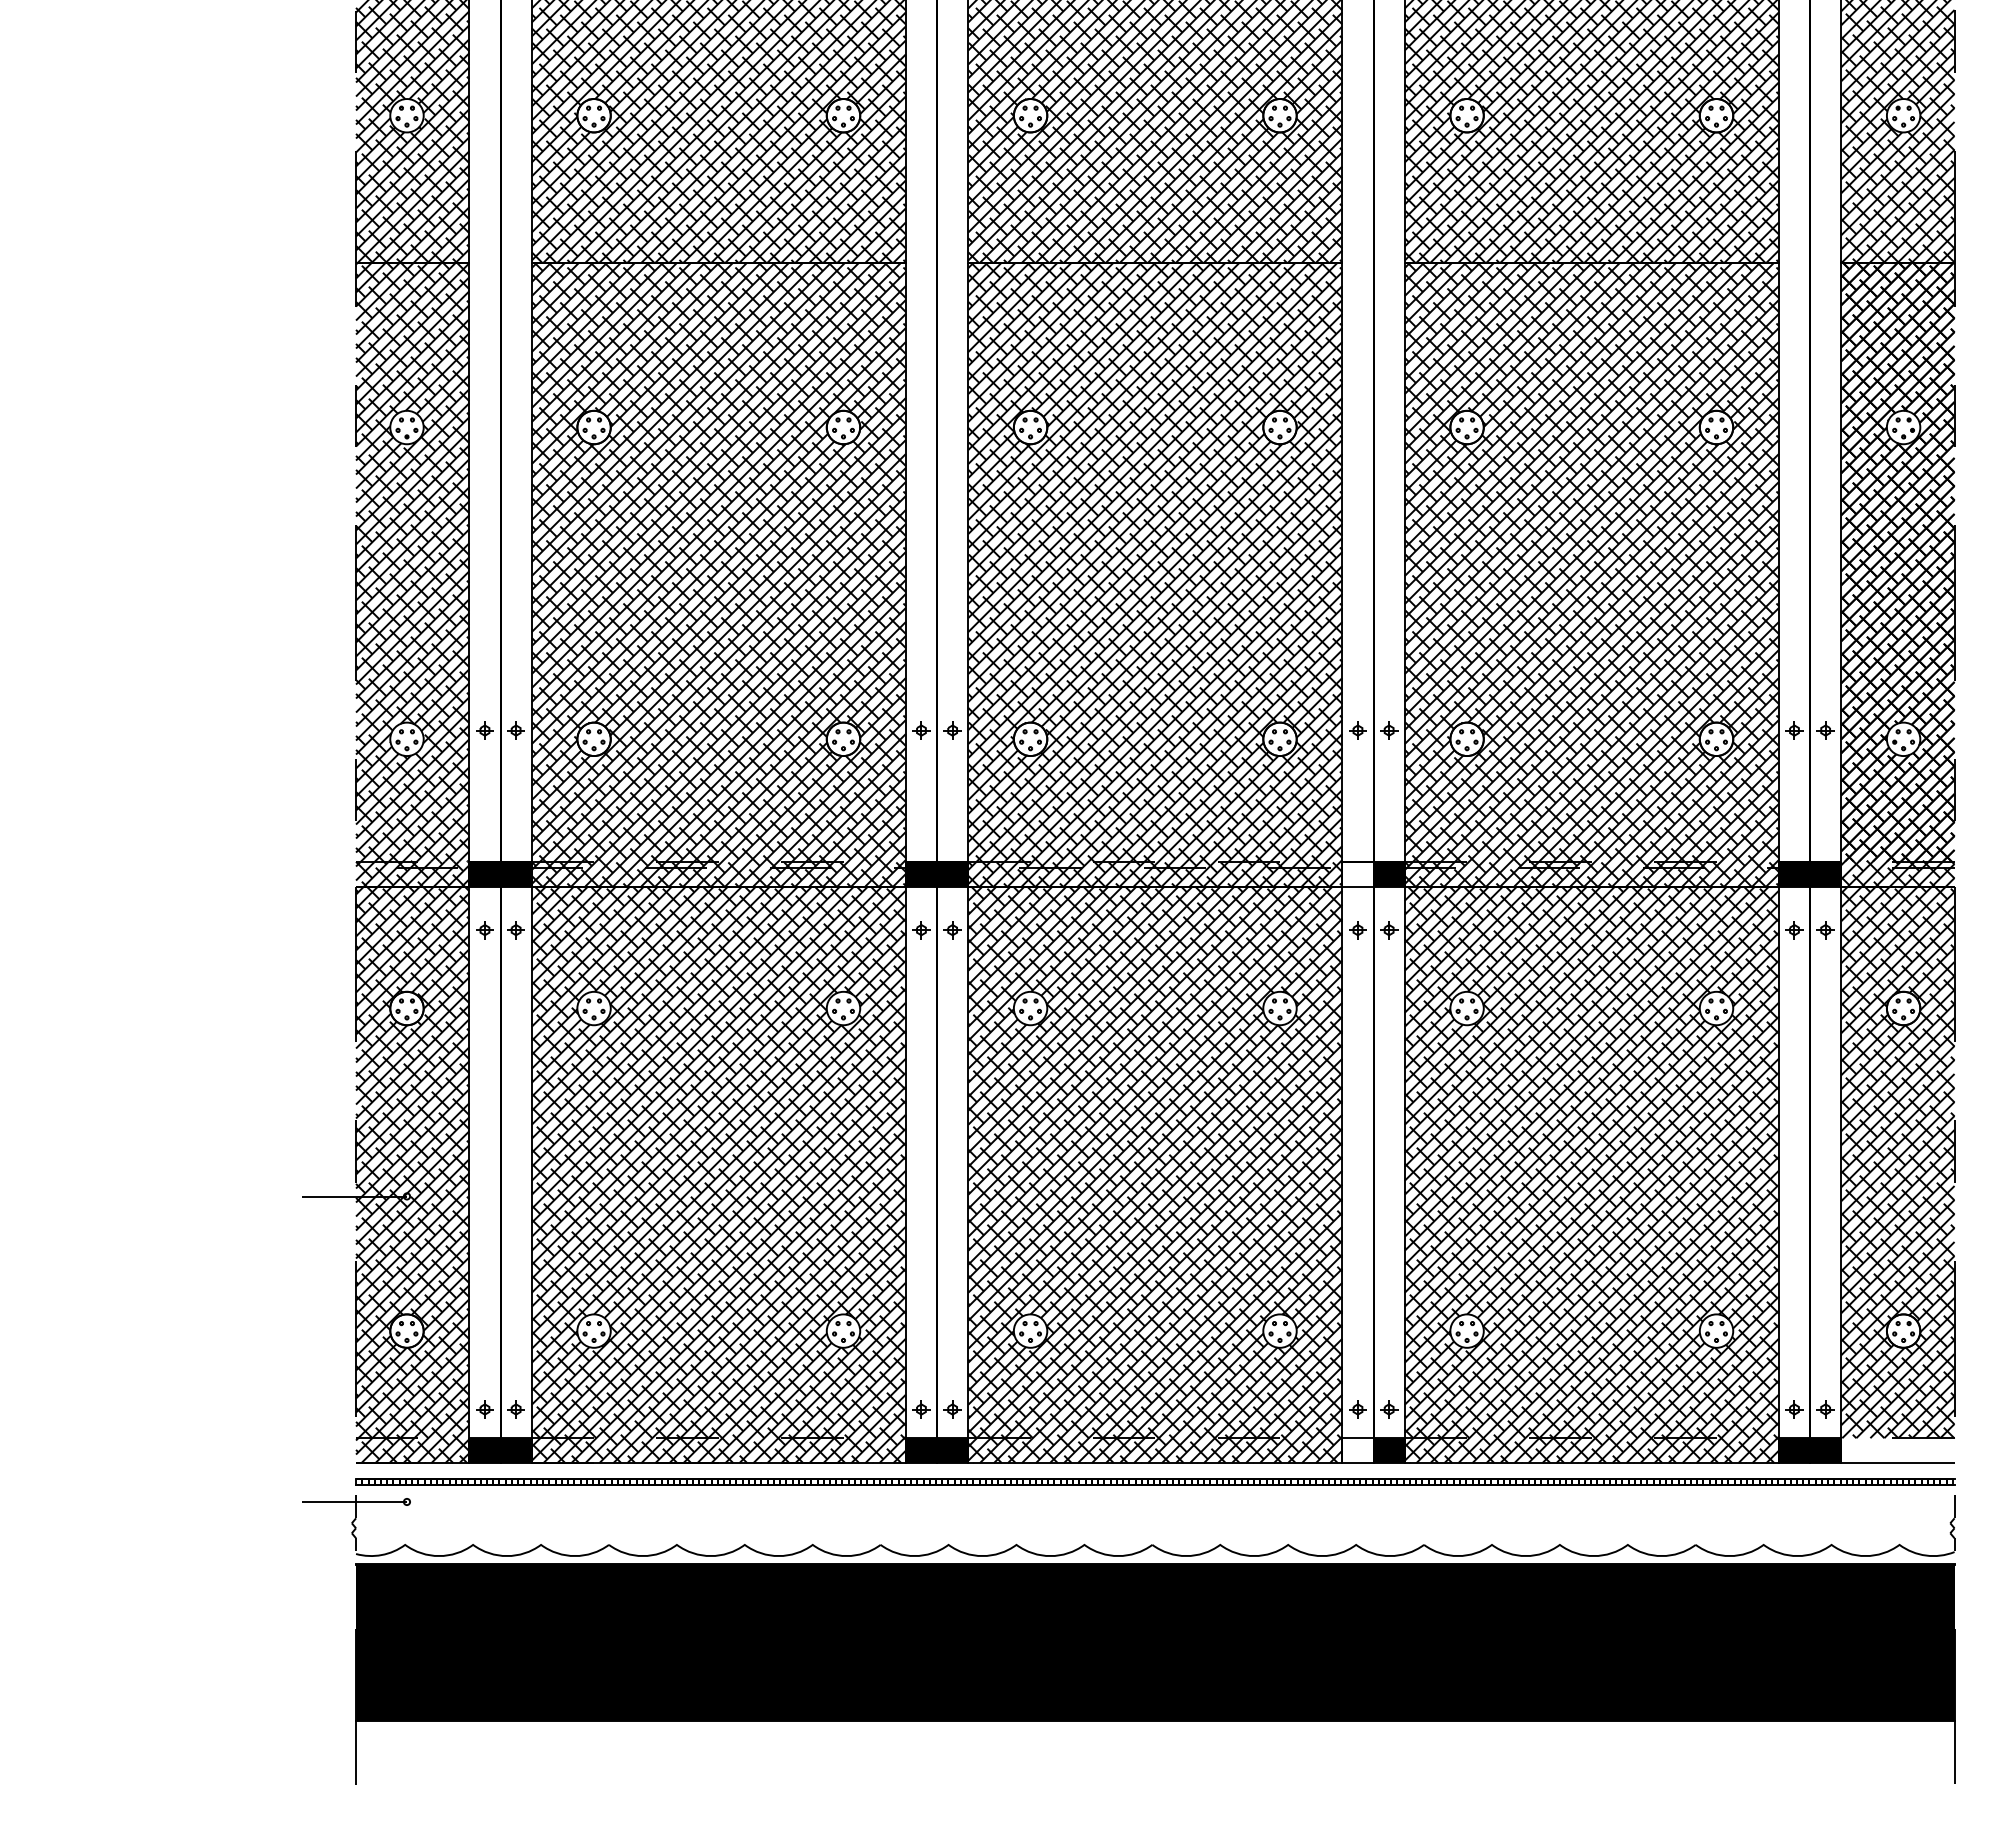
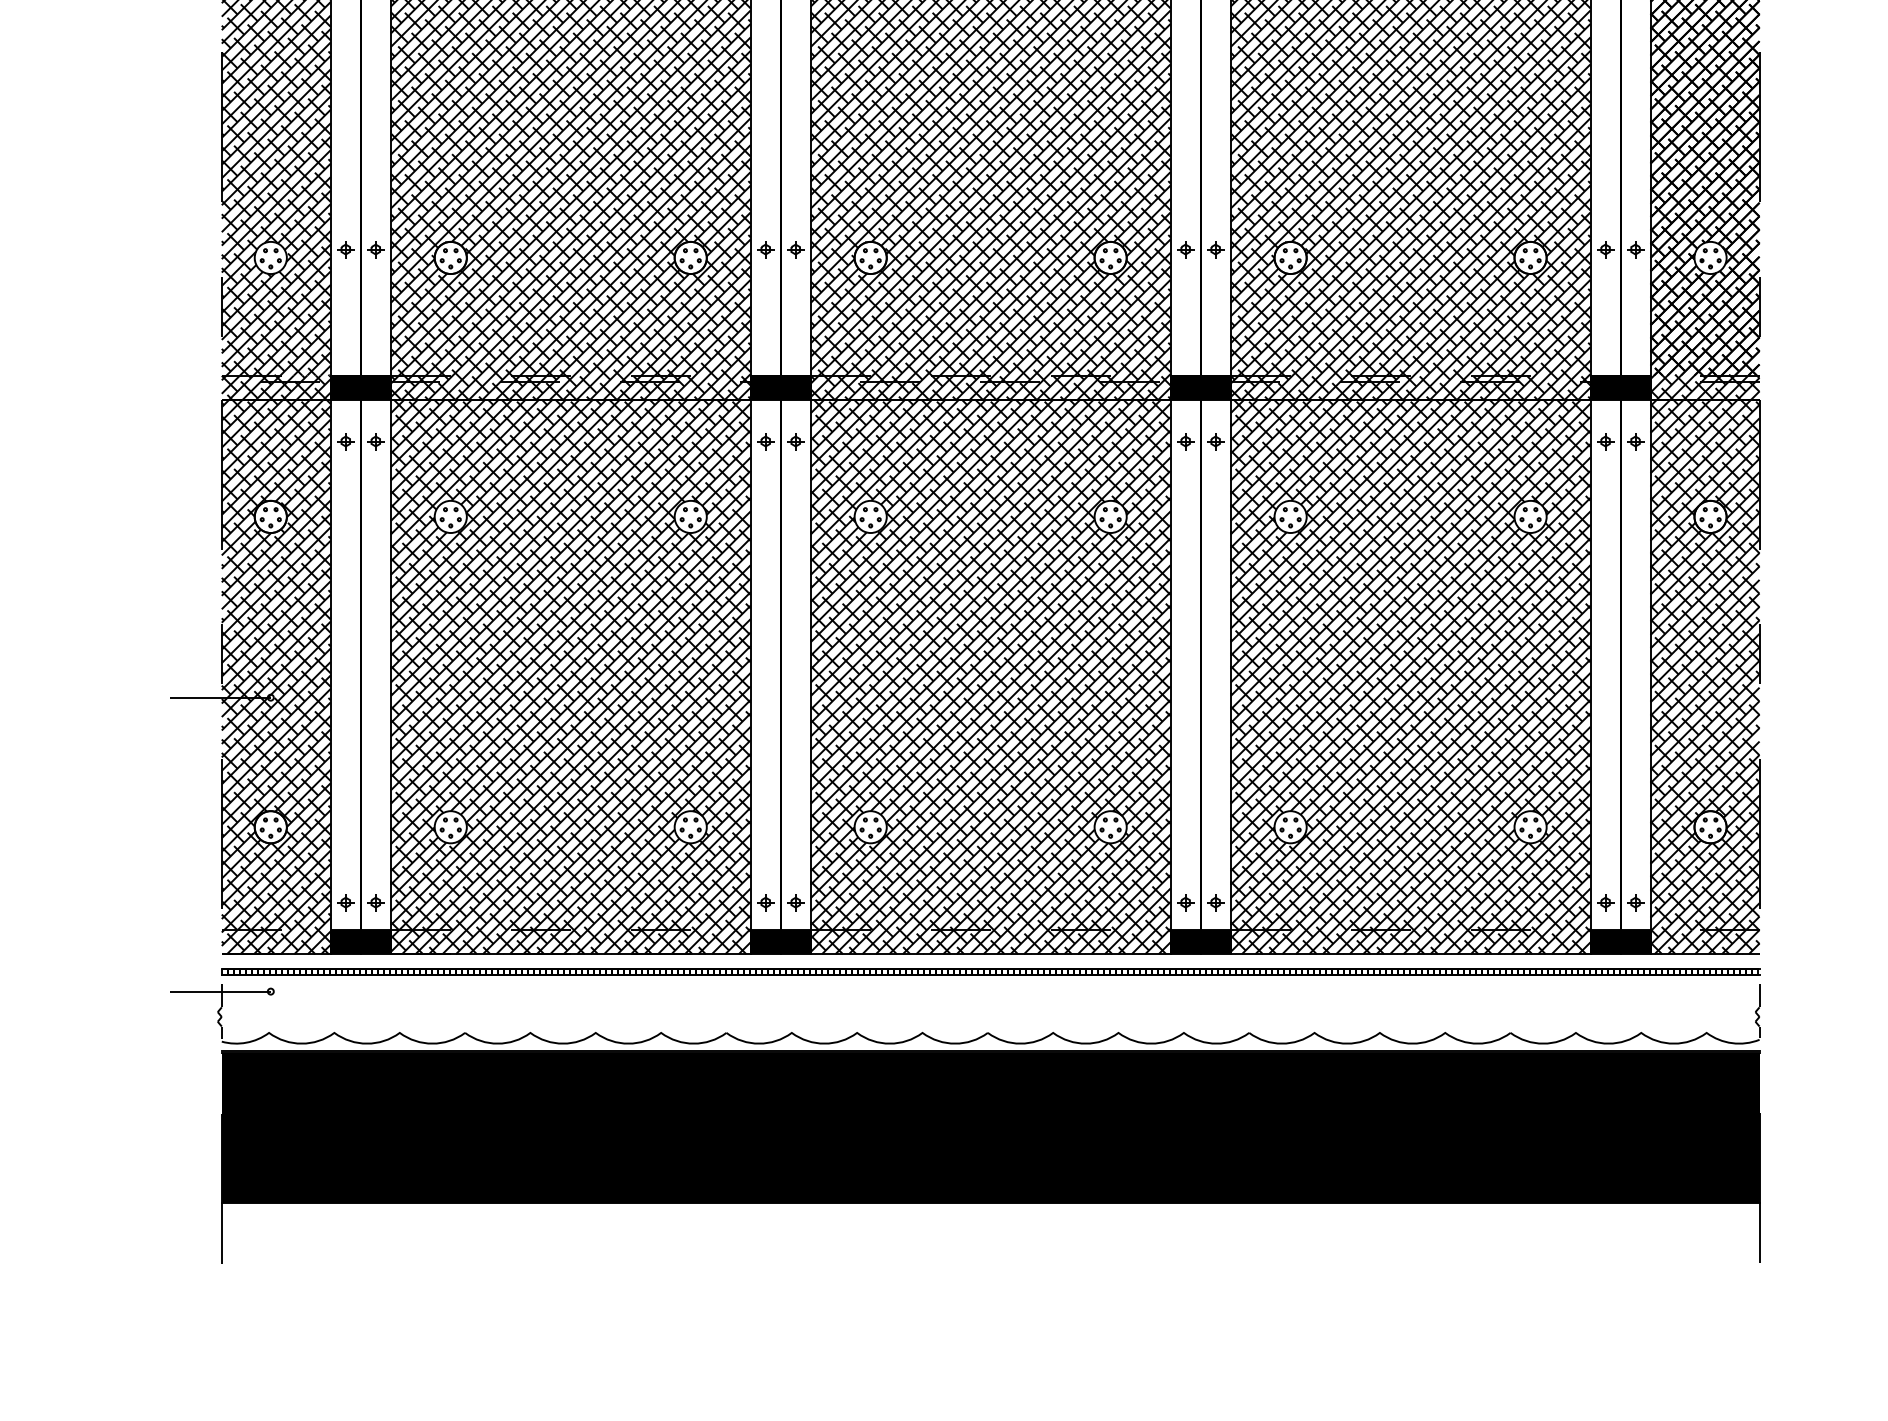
fill: (1357, 873) -> (1185, 387), added
fill: (1357, 1450) -> (1185, 942), added
hatch: (1897, 1450) -> (1704, 942), added

